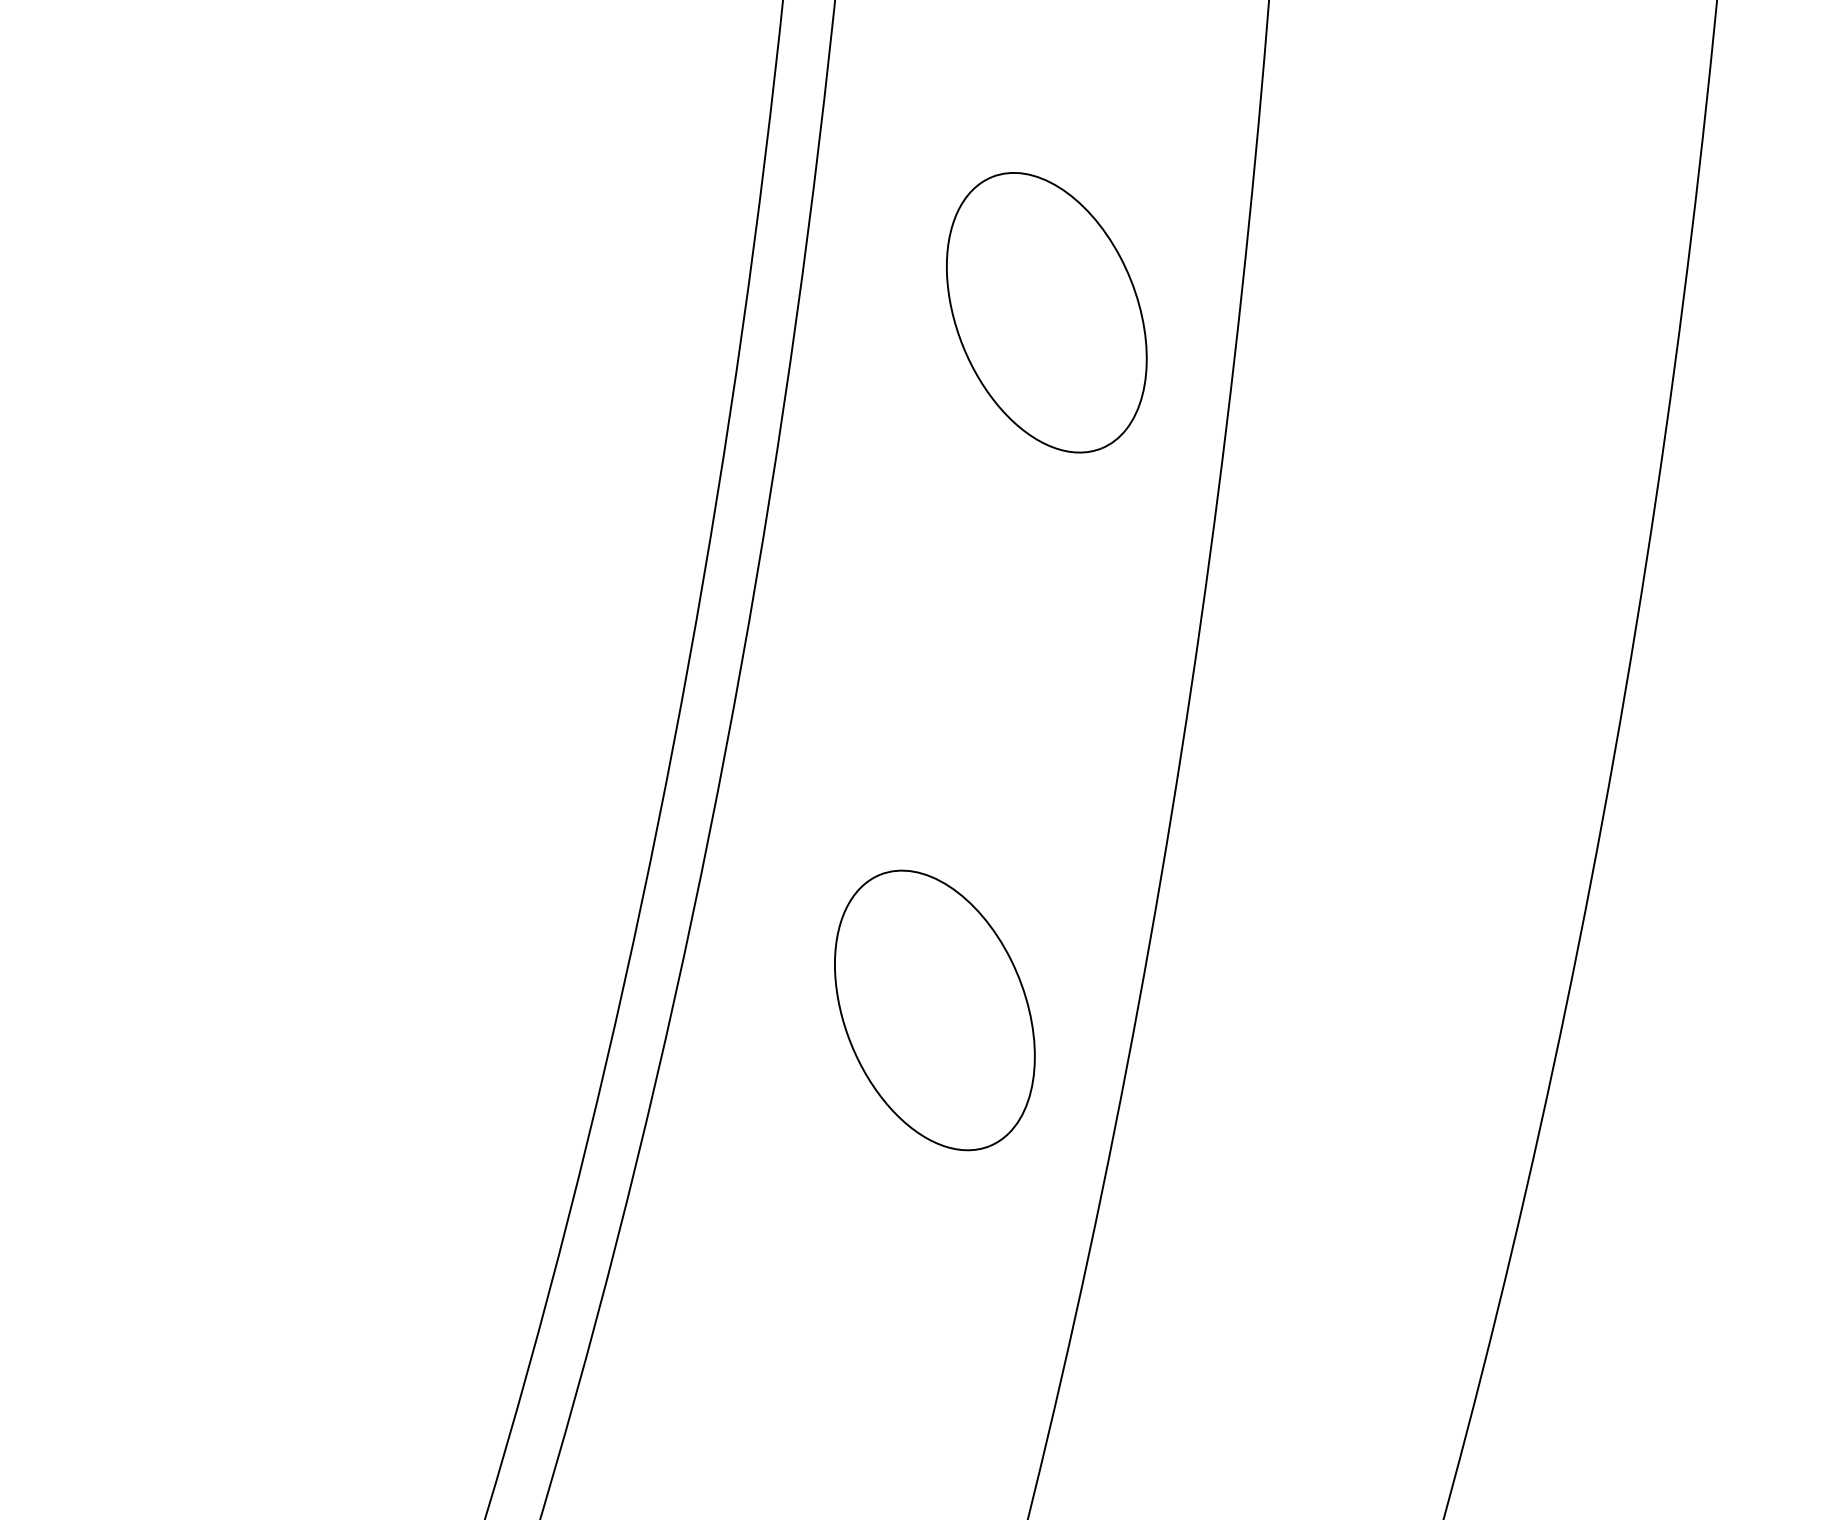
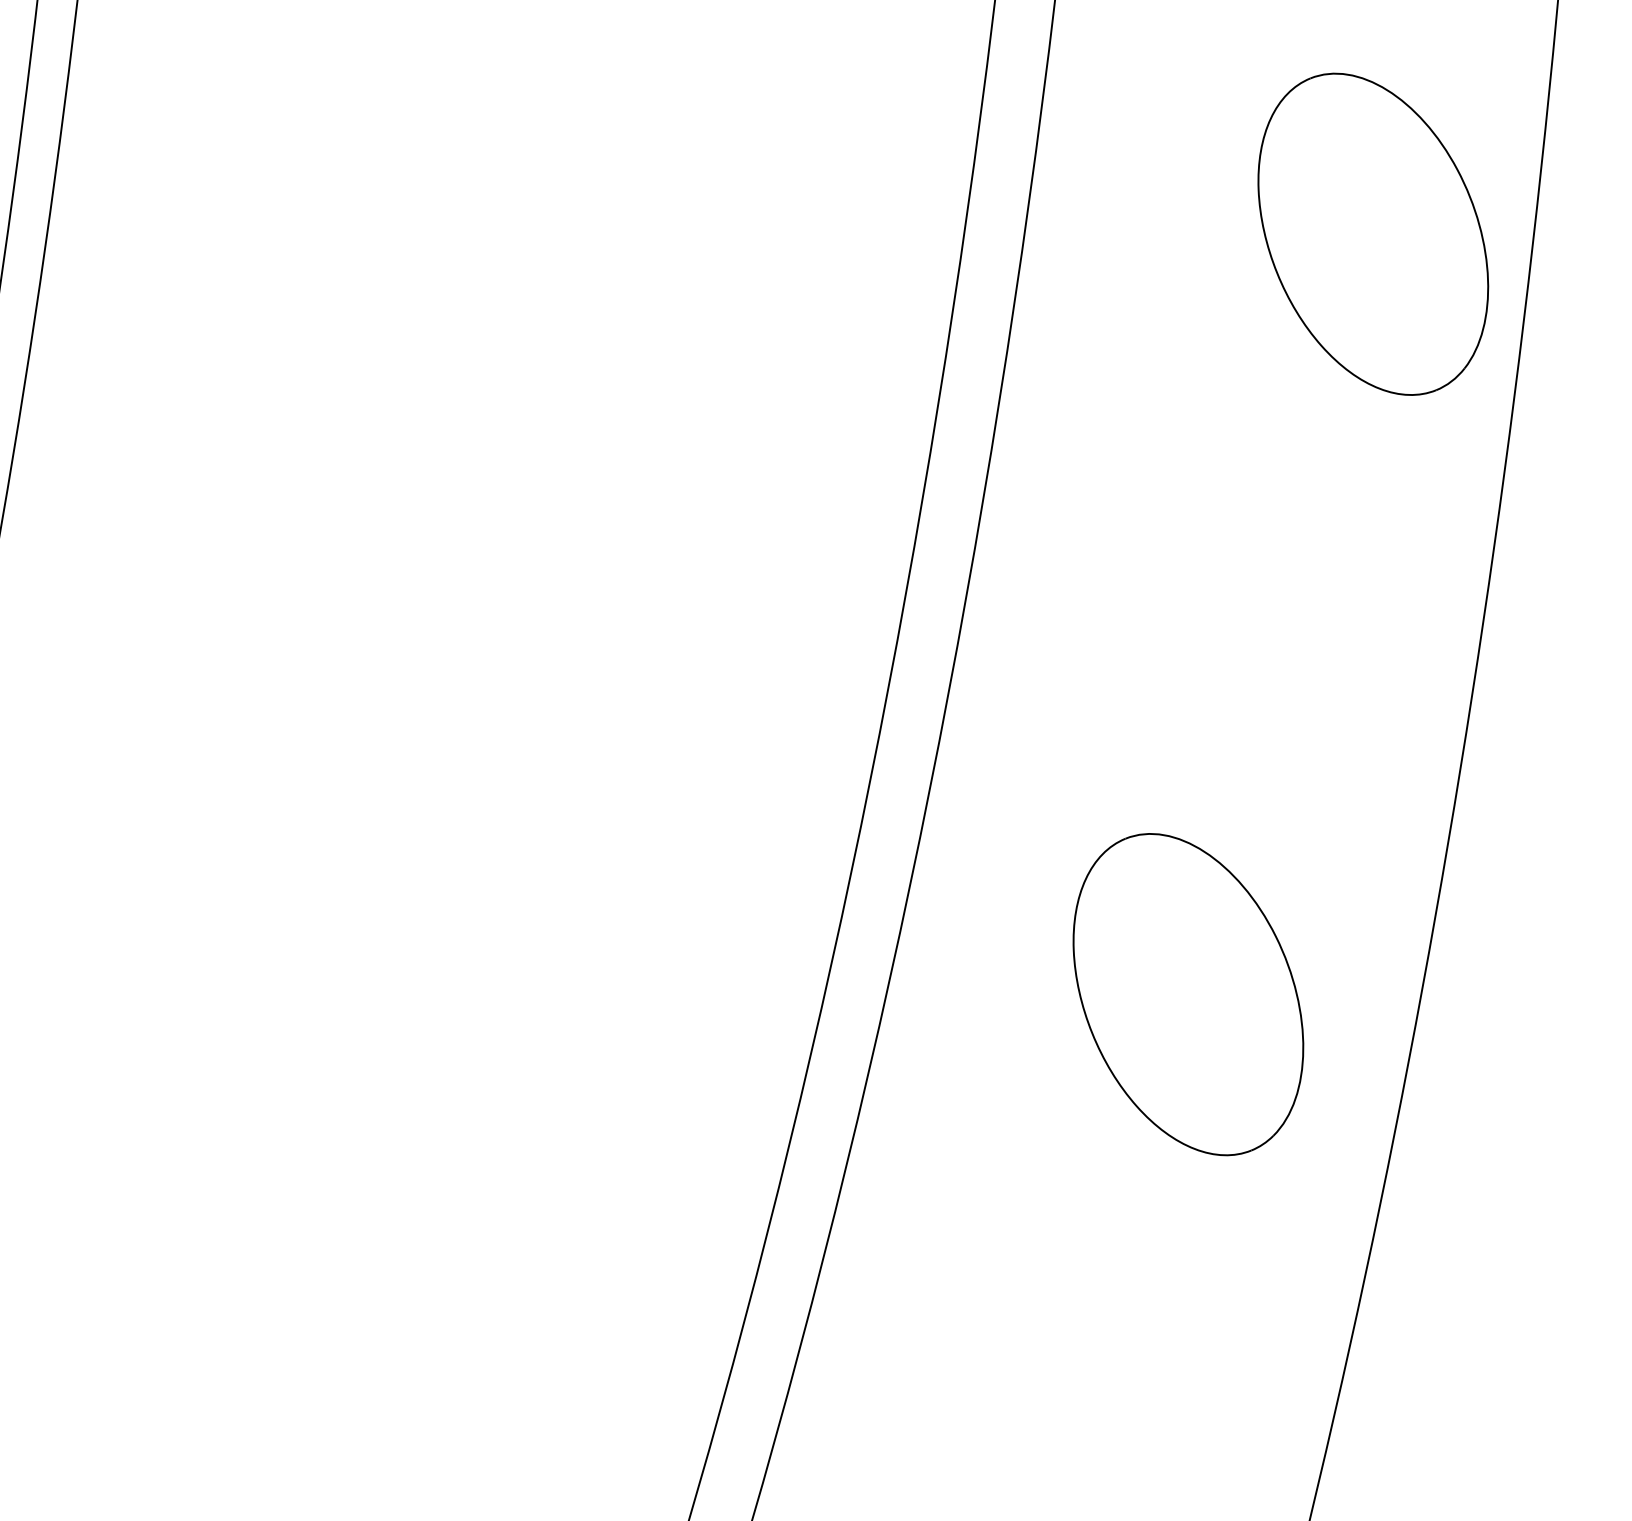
part: (1046, 312) -> (1372, 234), moved

